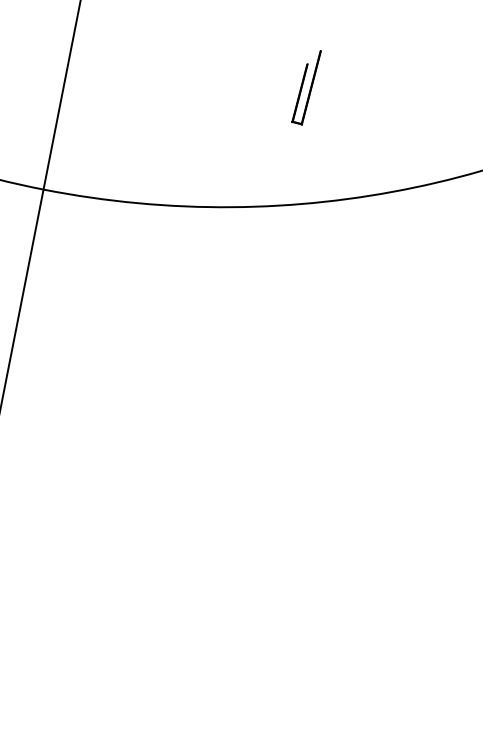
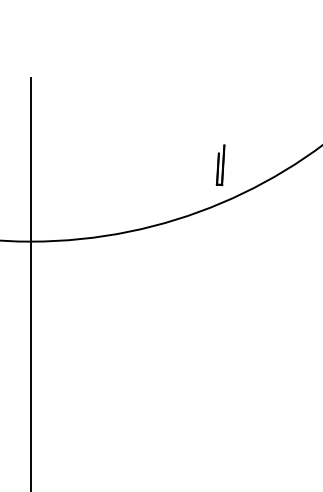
part: (306, 87) -> (220, 165), moved

